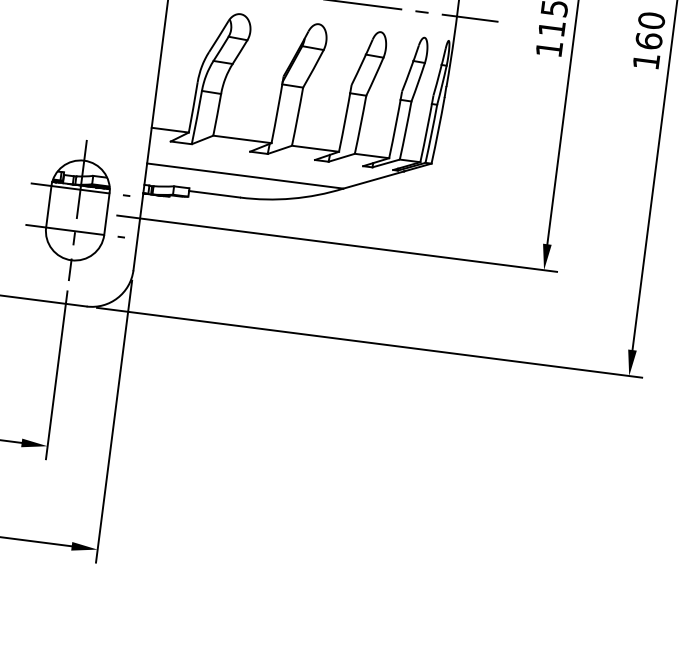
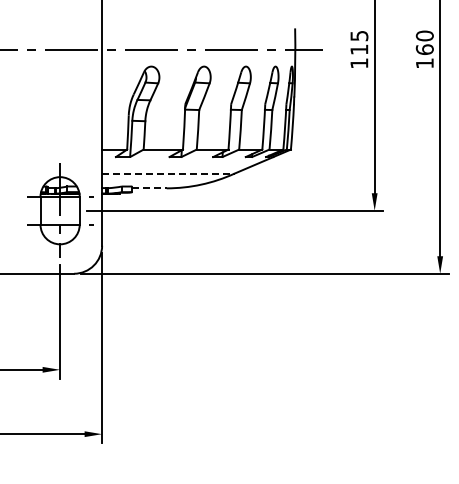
line: (245, 175) -> (168, 173), solid -> dashed
line: (216, 194) -> (150, 188), solid -> dashed

